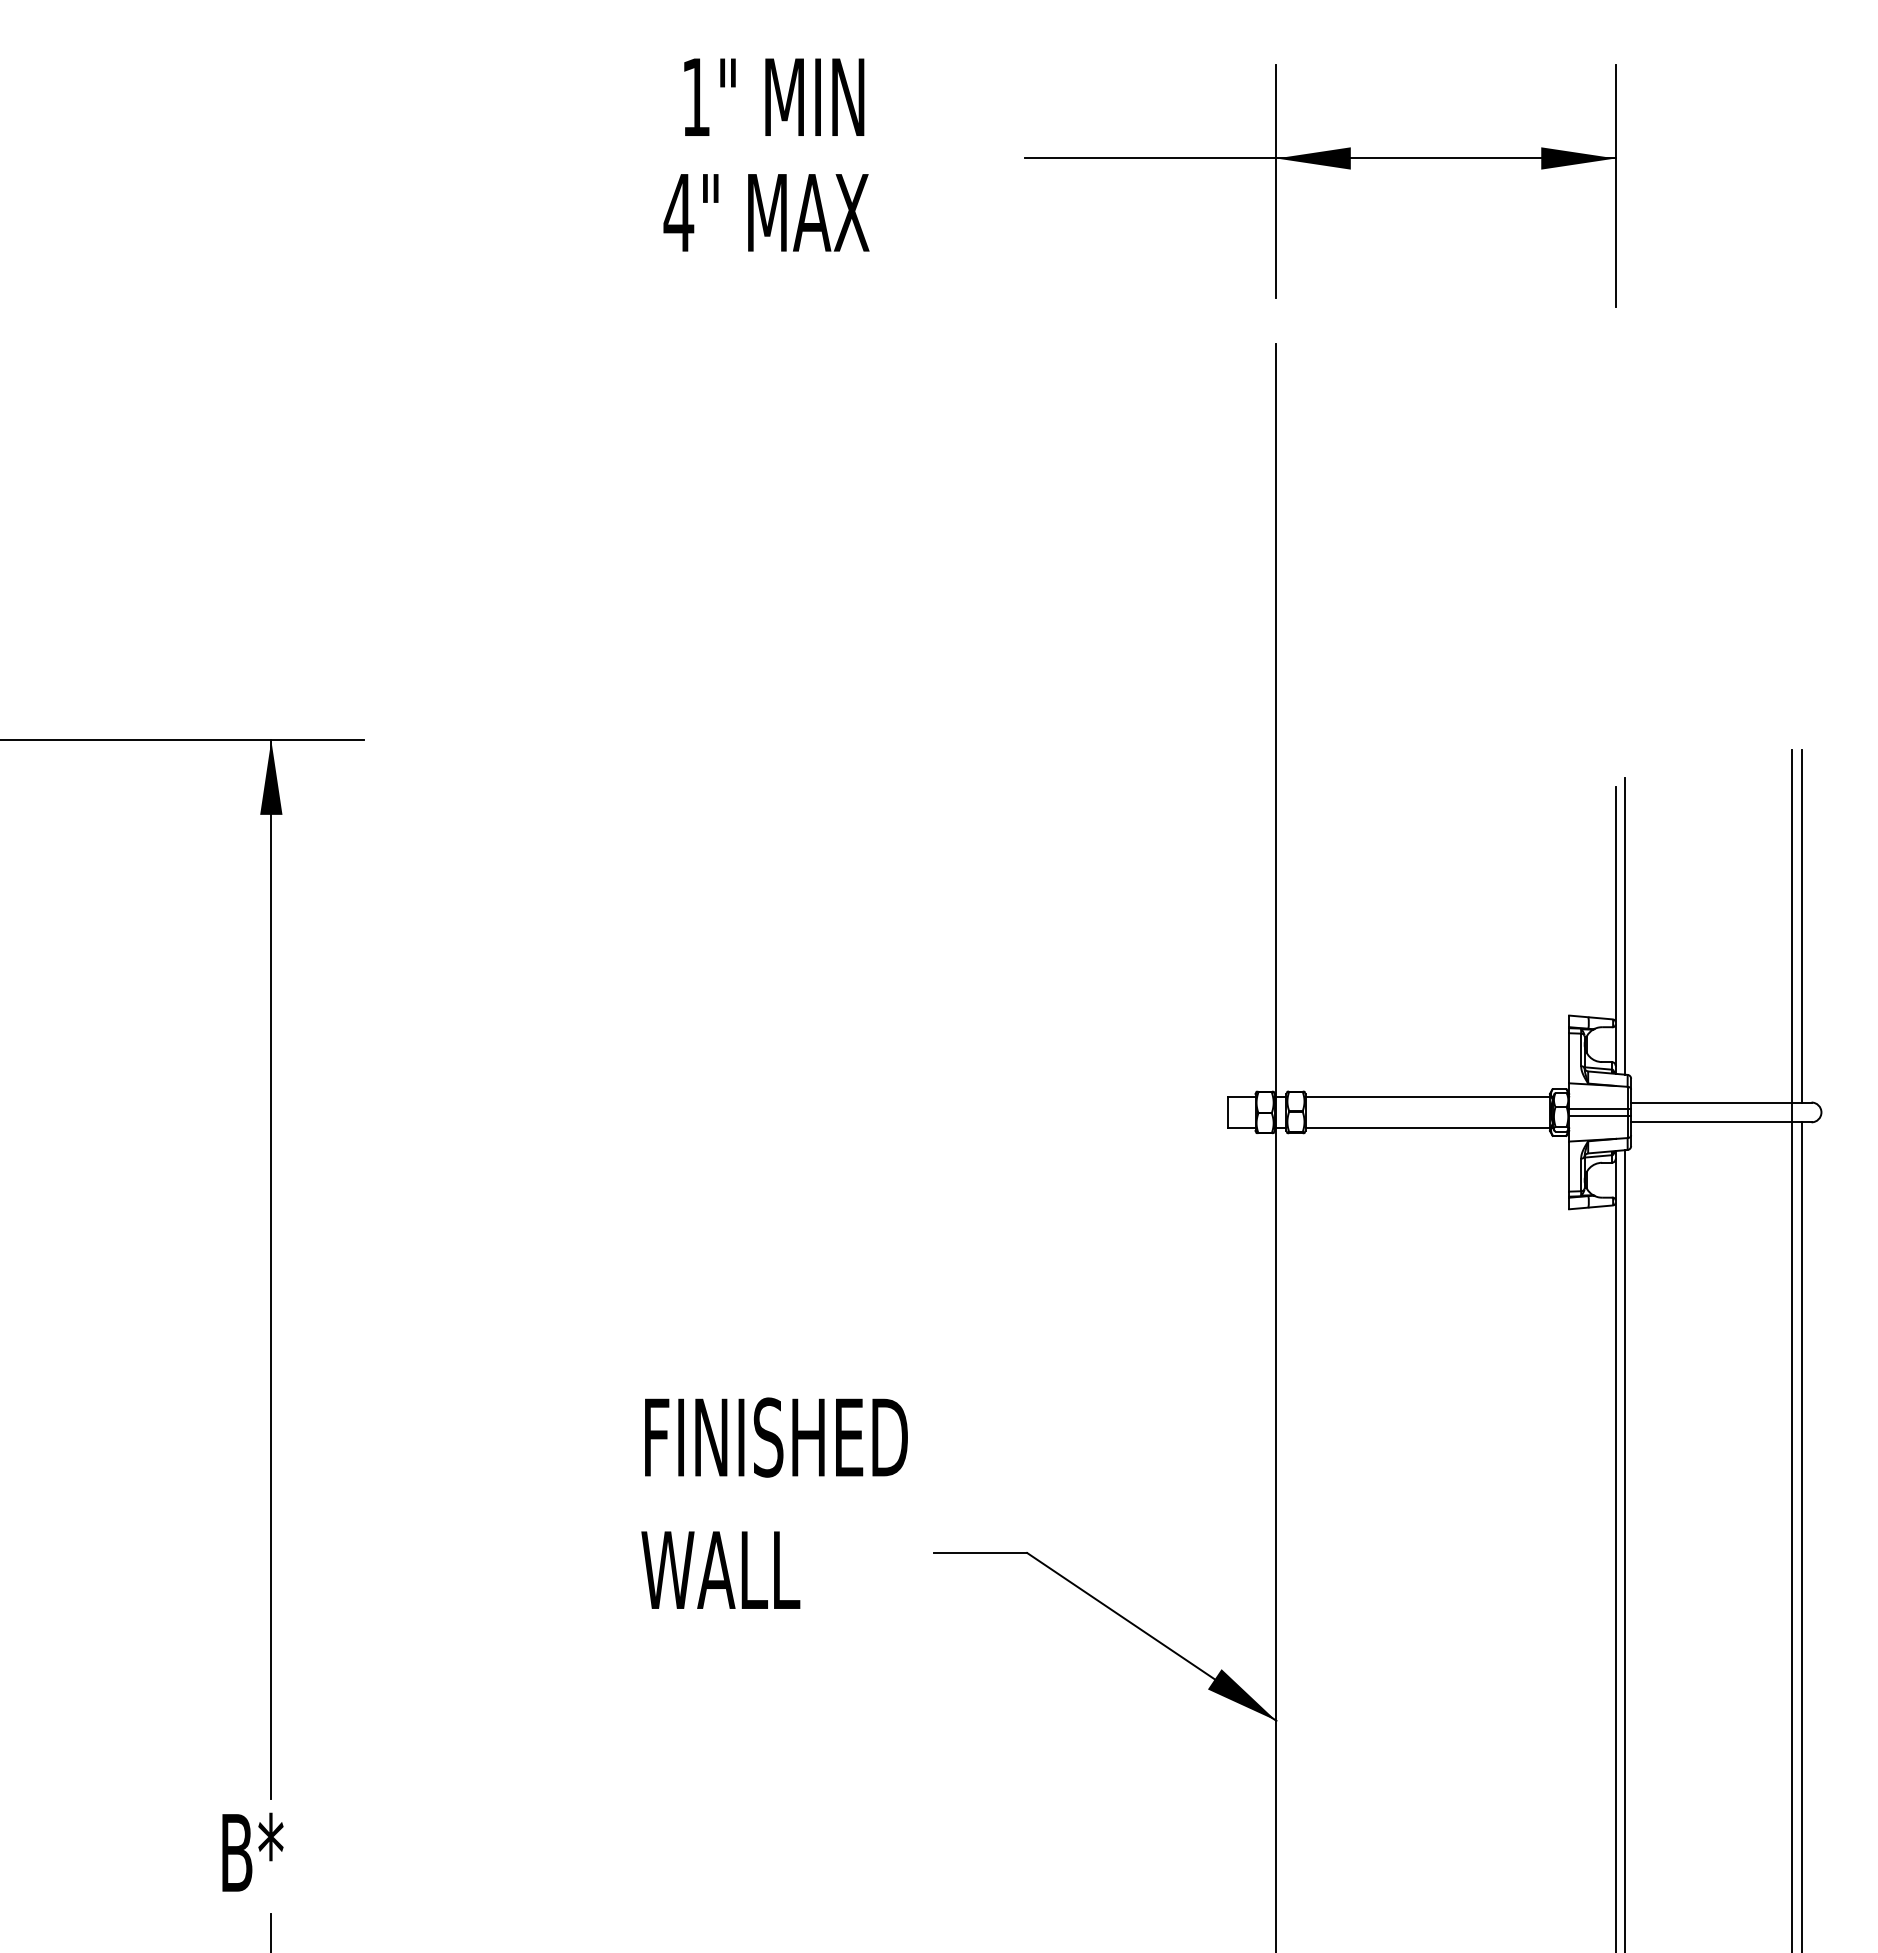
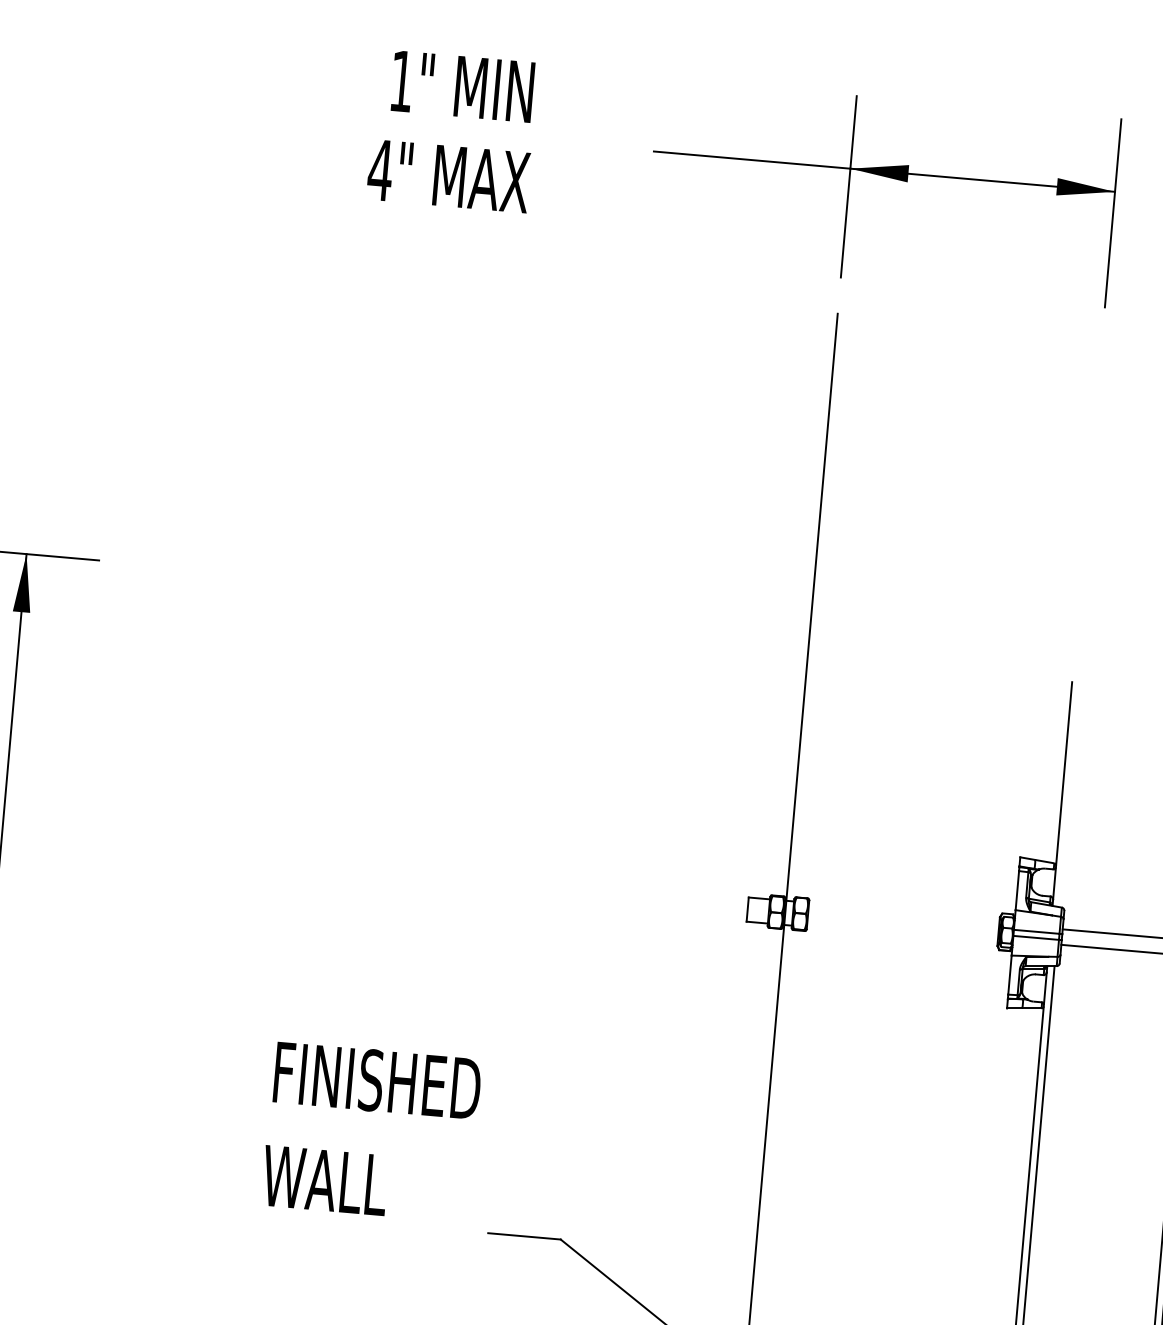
line: (1624, 926) -> (1069, 791), removed
line: (1427, 1096) -> (904, 910), removed
line: (1427, 1127) -> (902, 934), removed
text: (774, 1502) -> (371, 1131), moved

